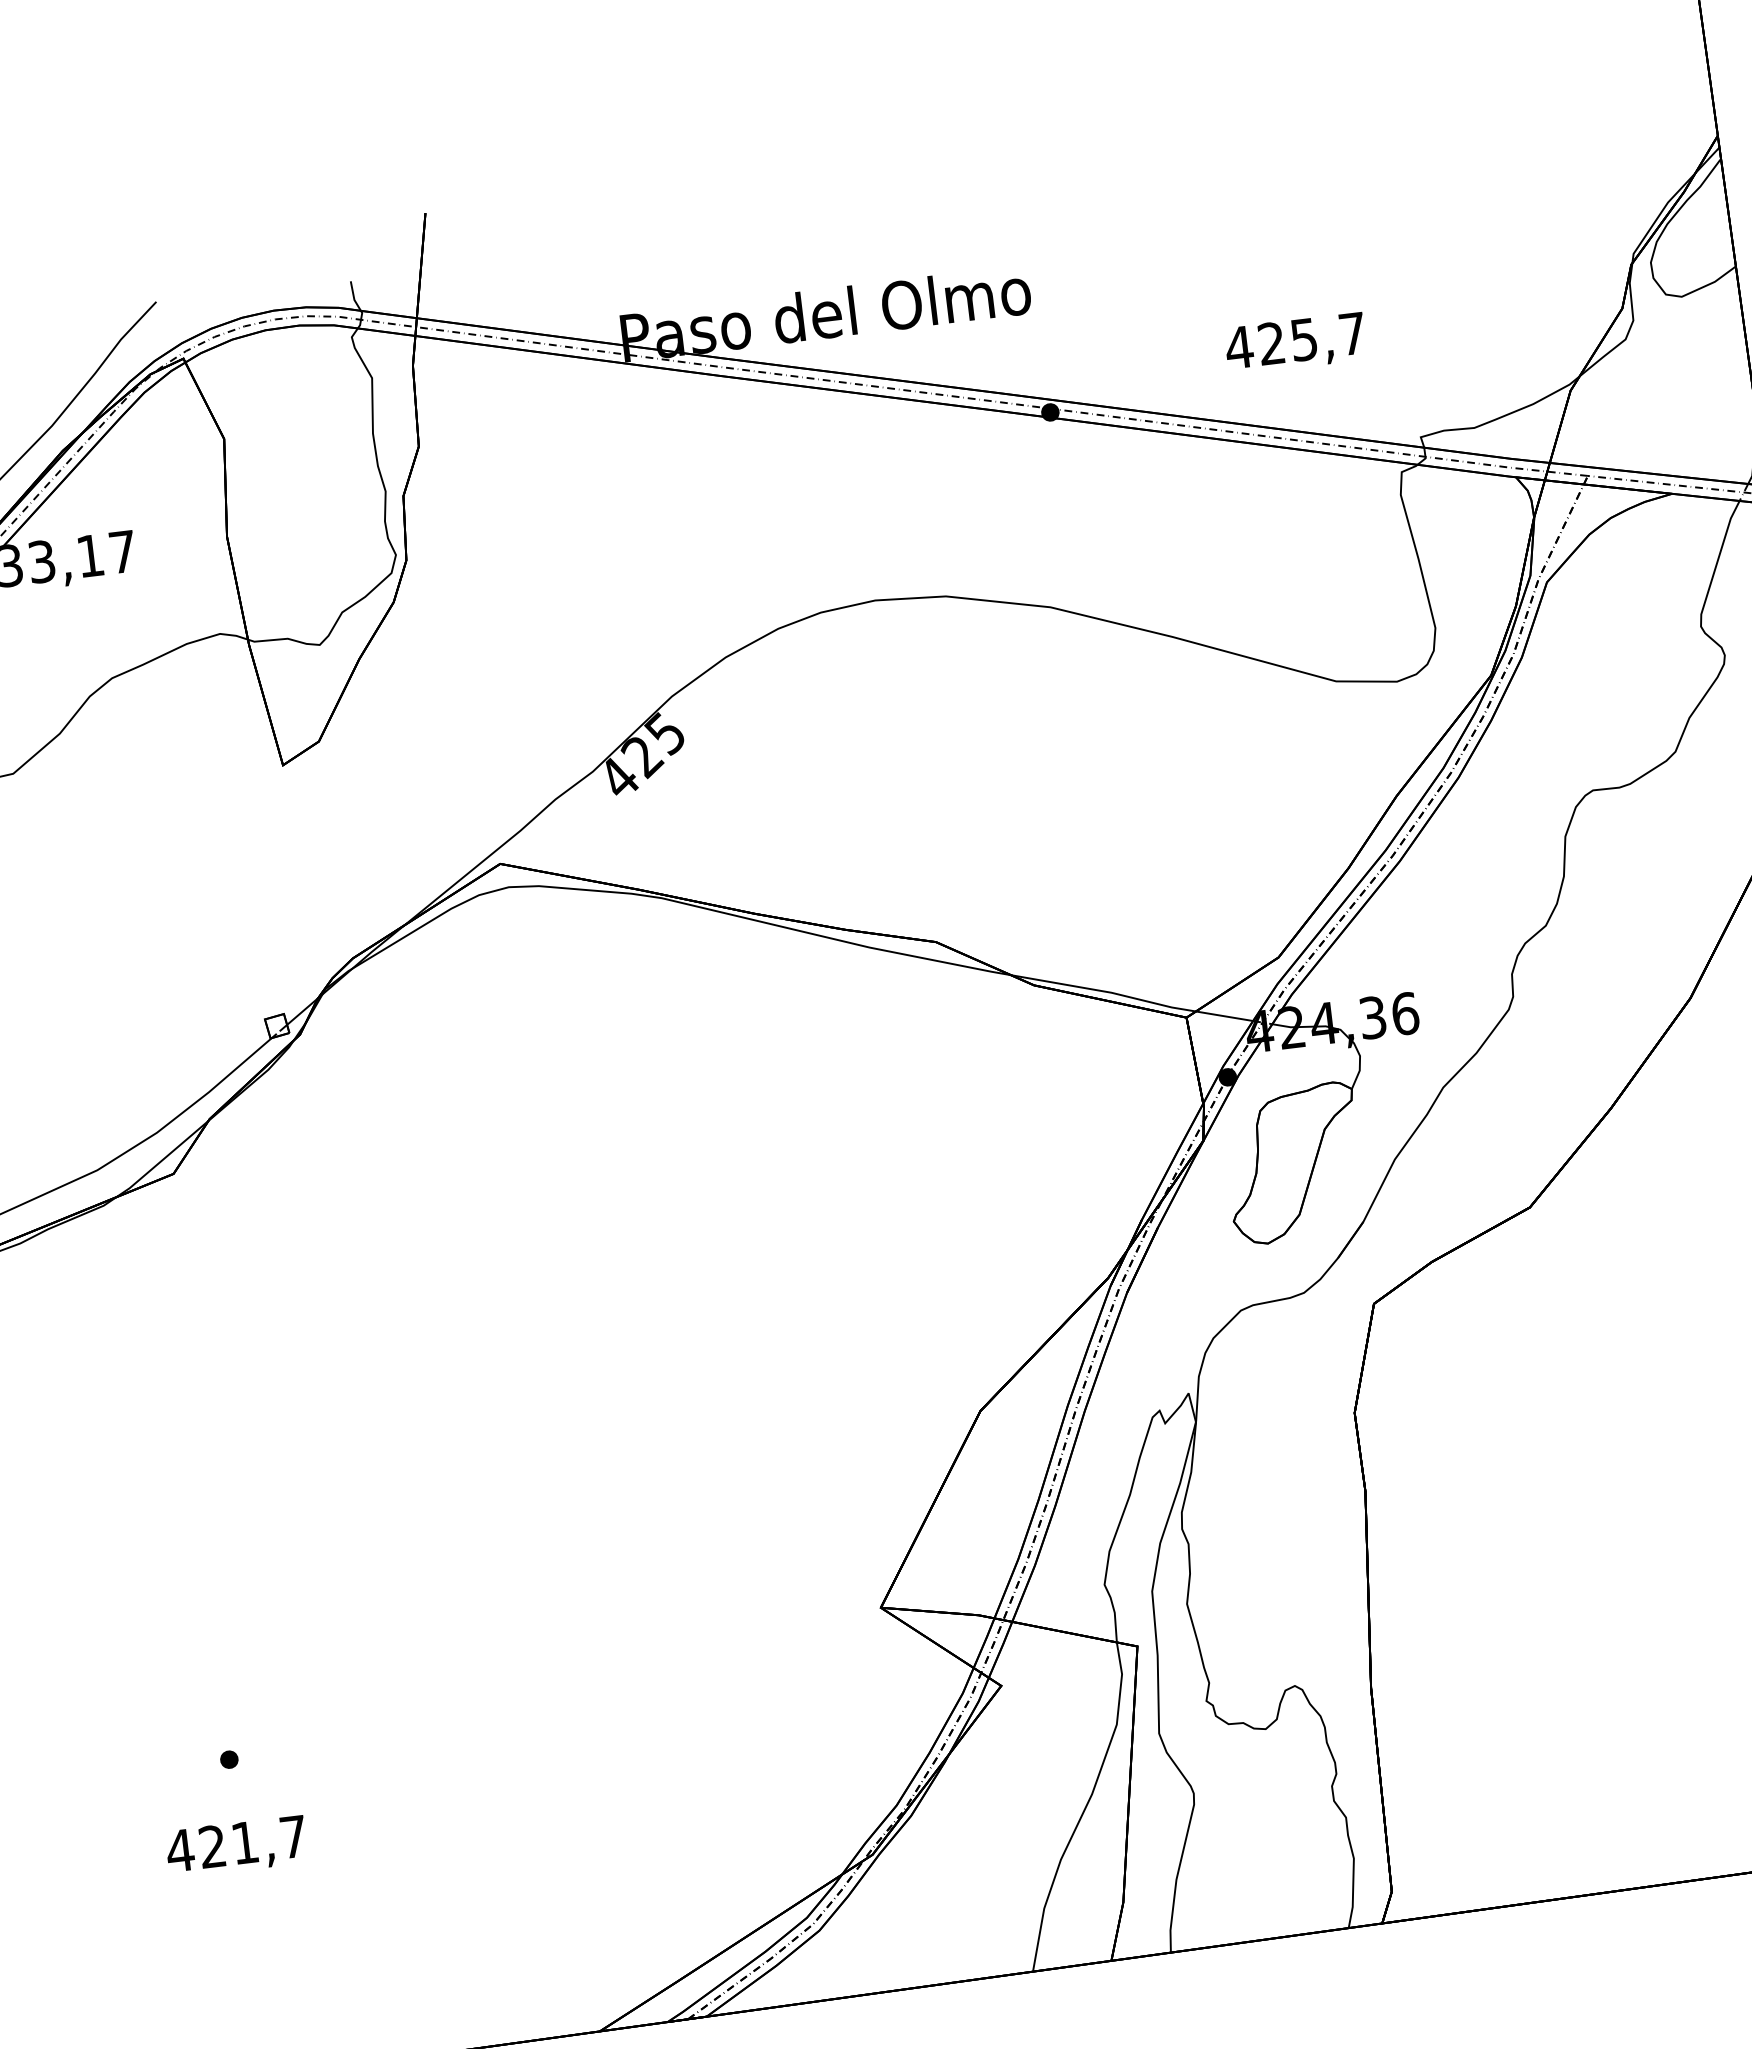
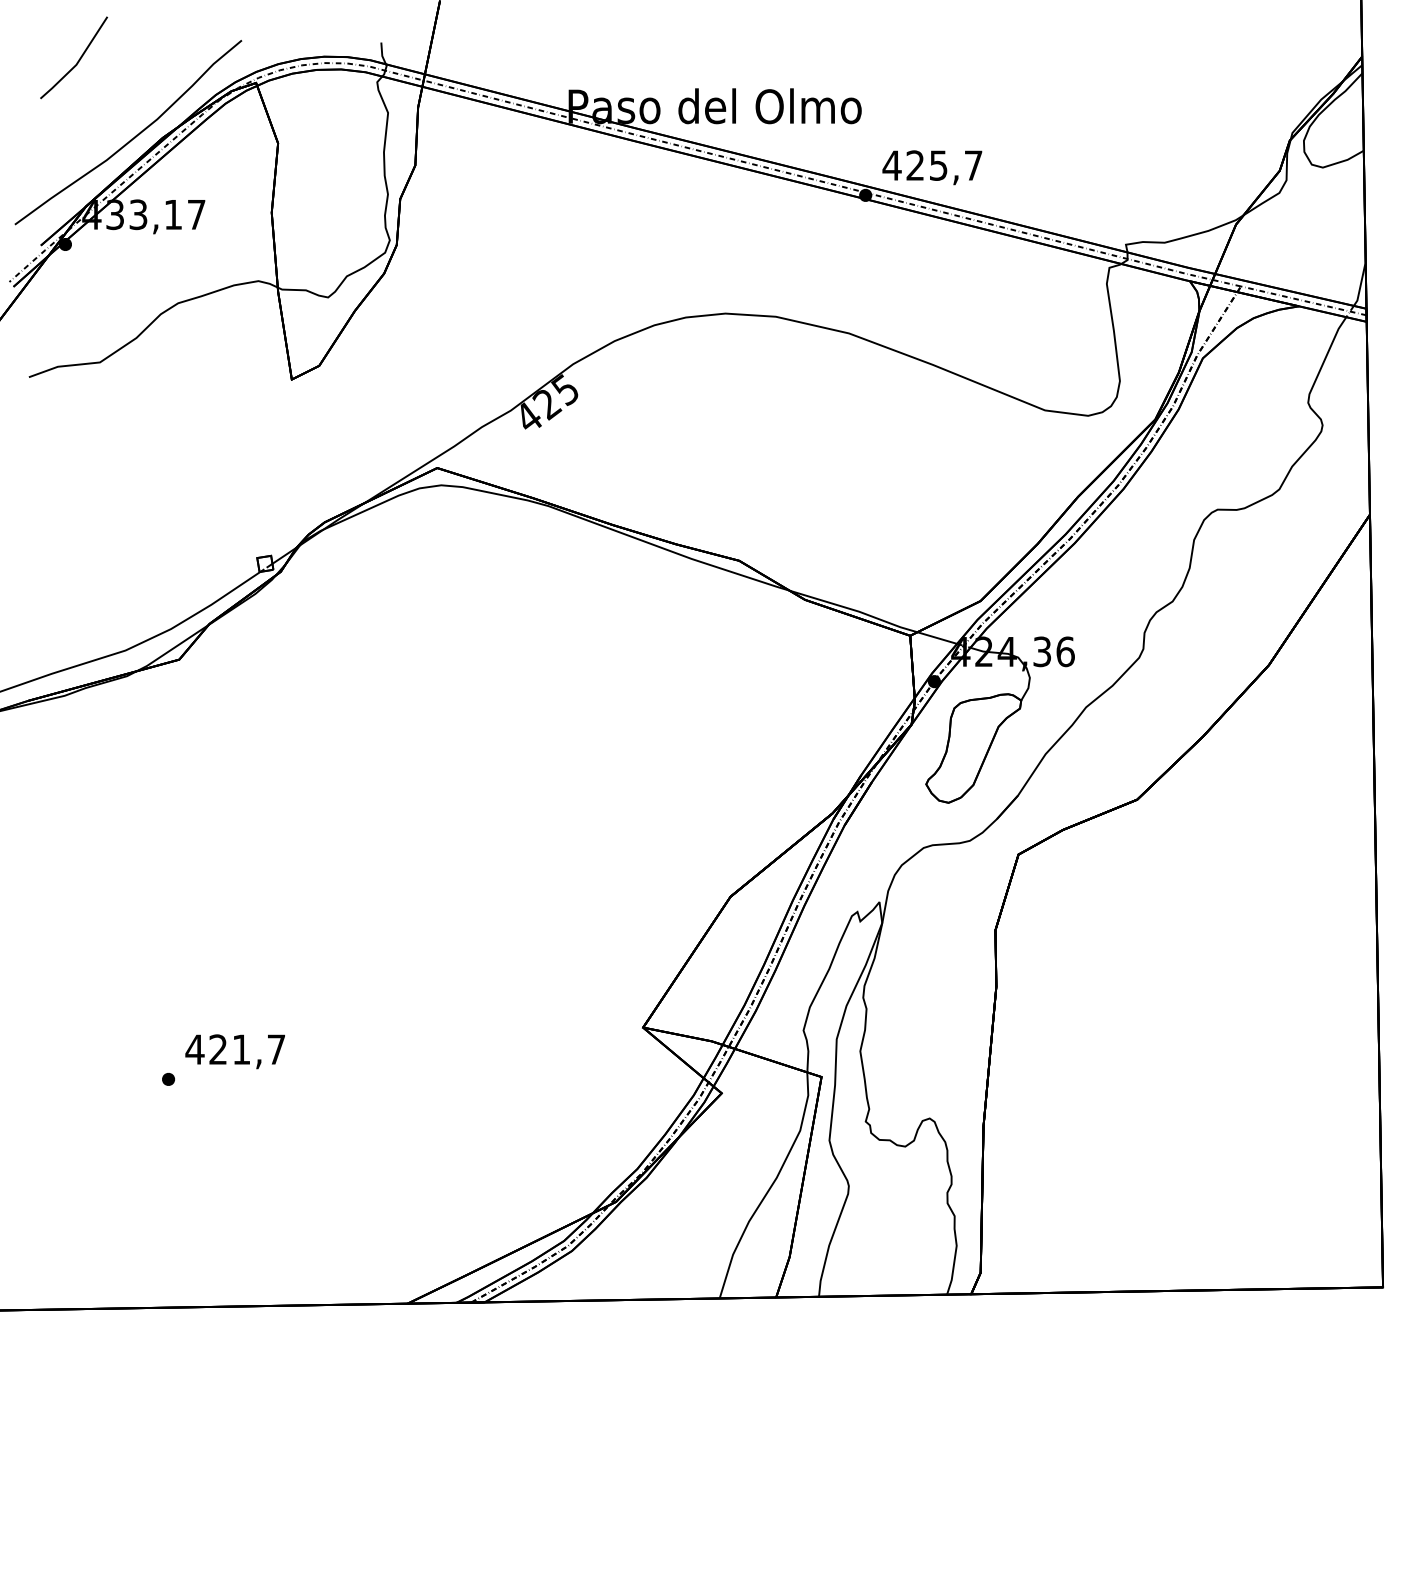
text: (1295, 343) -> (932, 167), moved
text: (235, 1846) -> (234, 1051), moved

